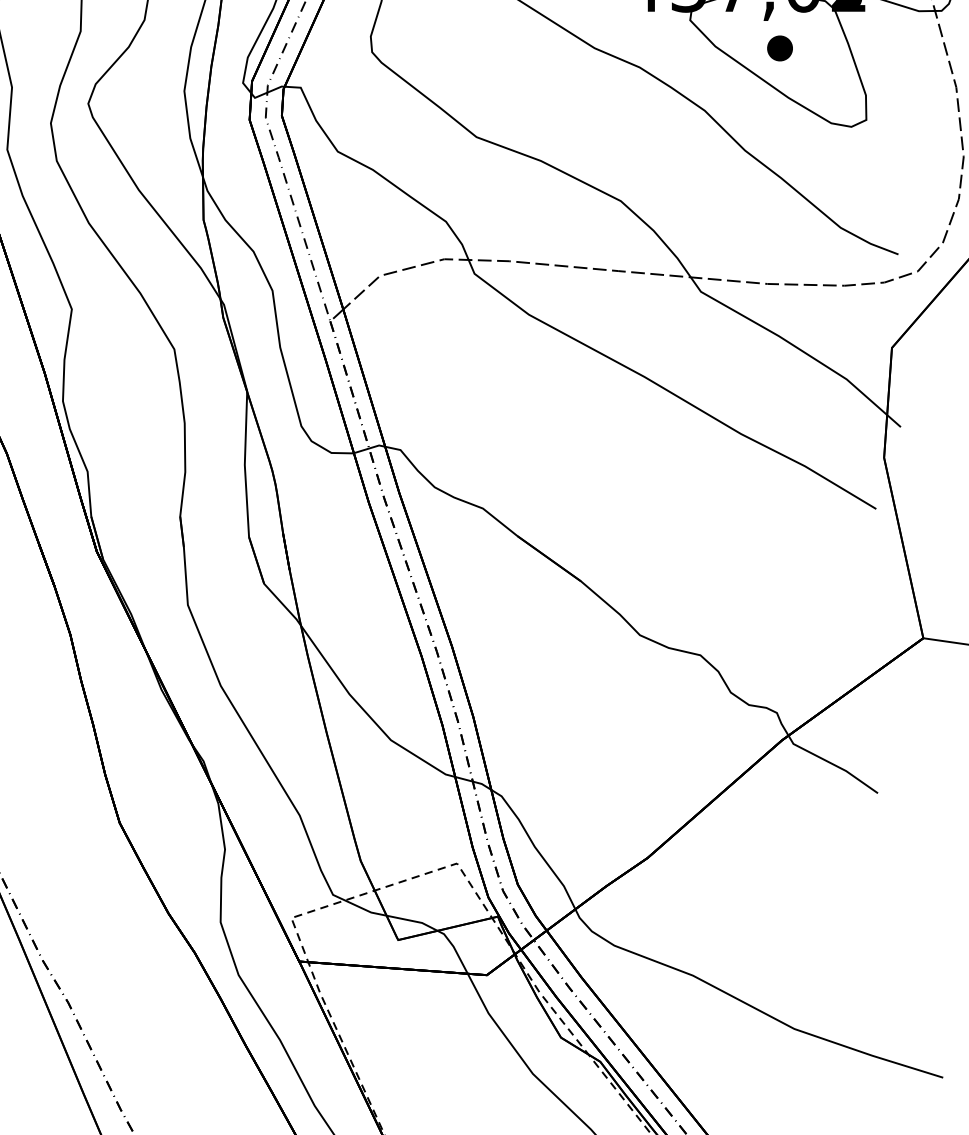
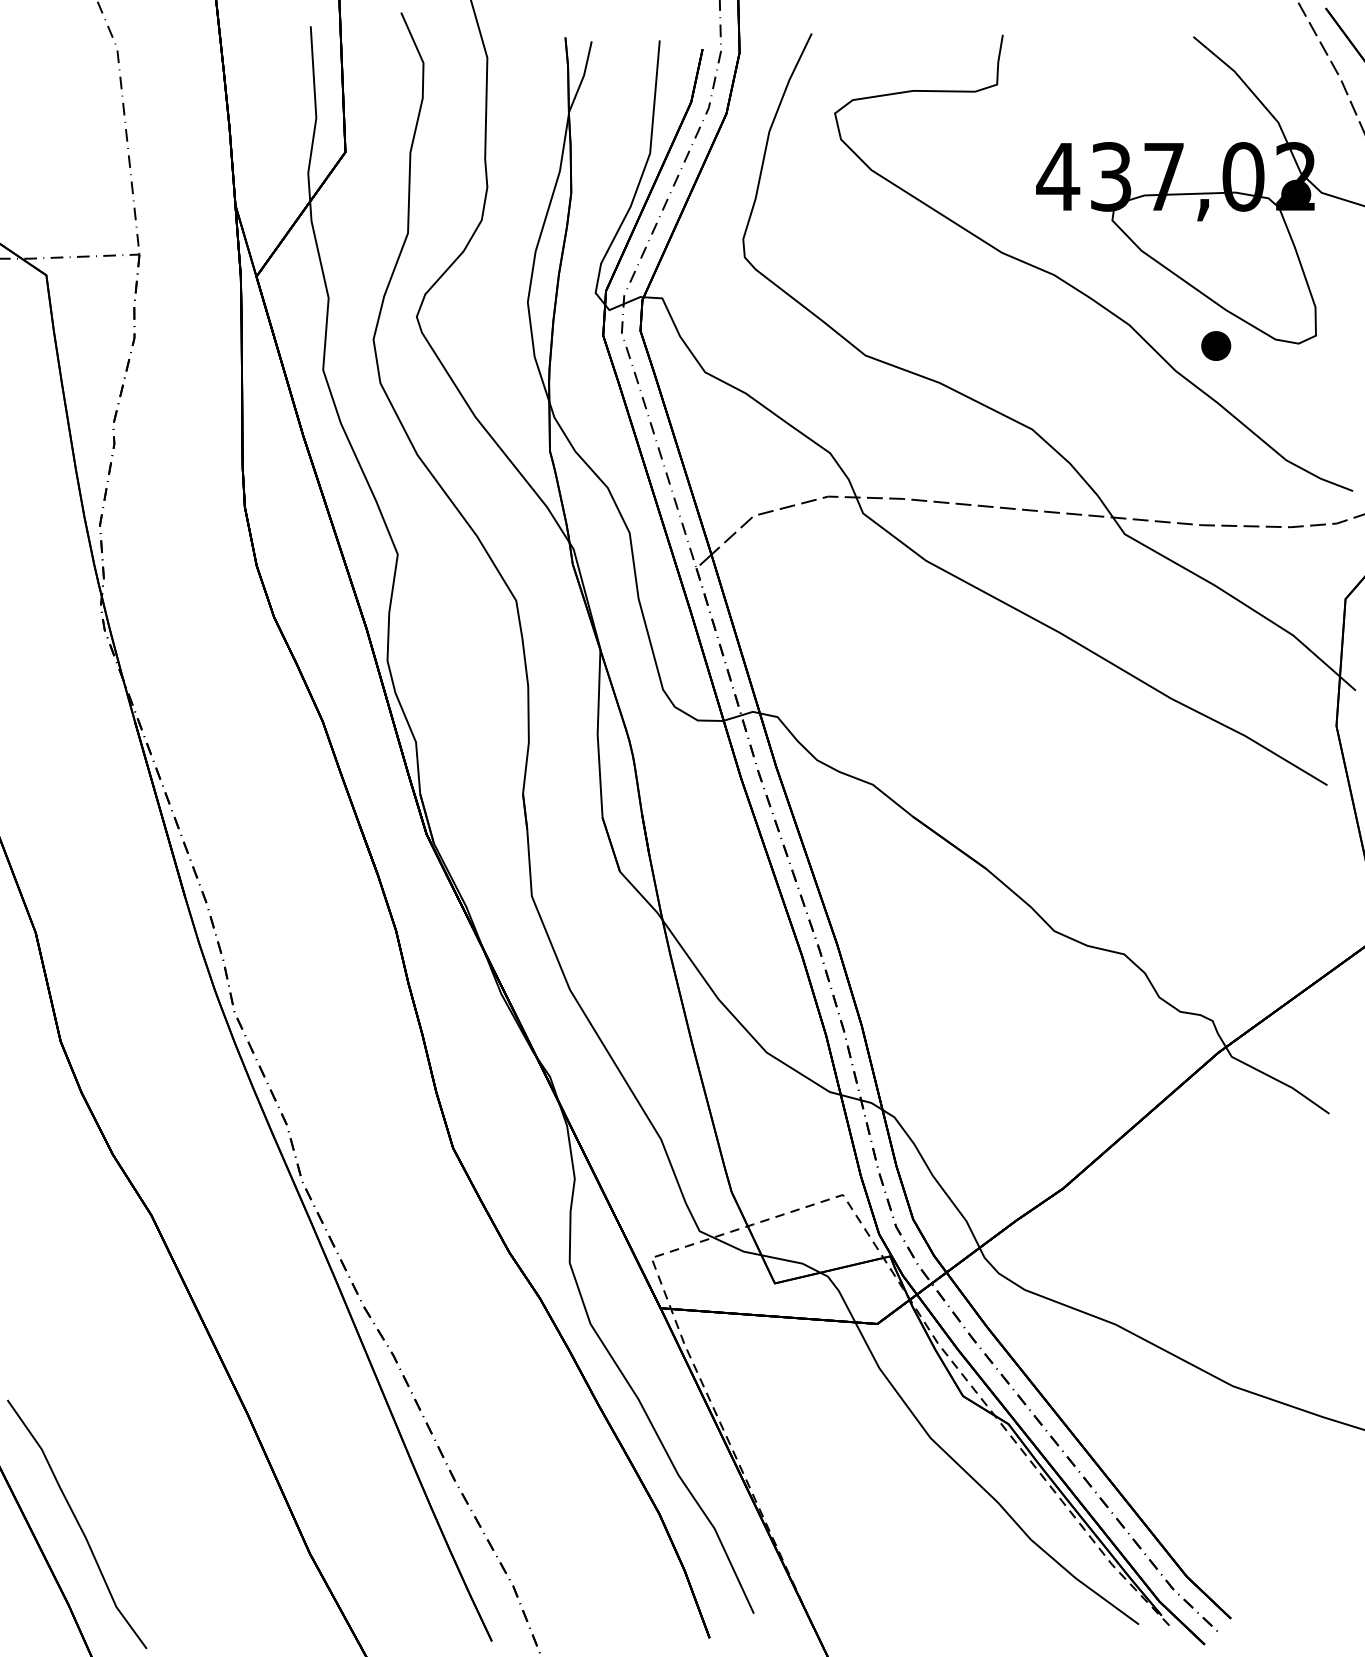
part: (780, 48) -> (1216, 345), moved

